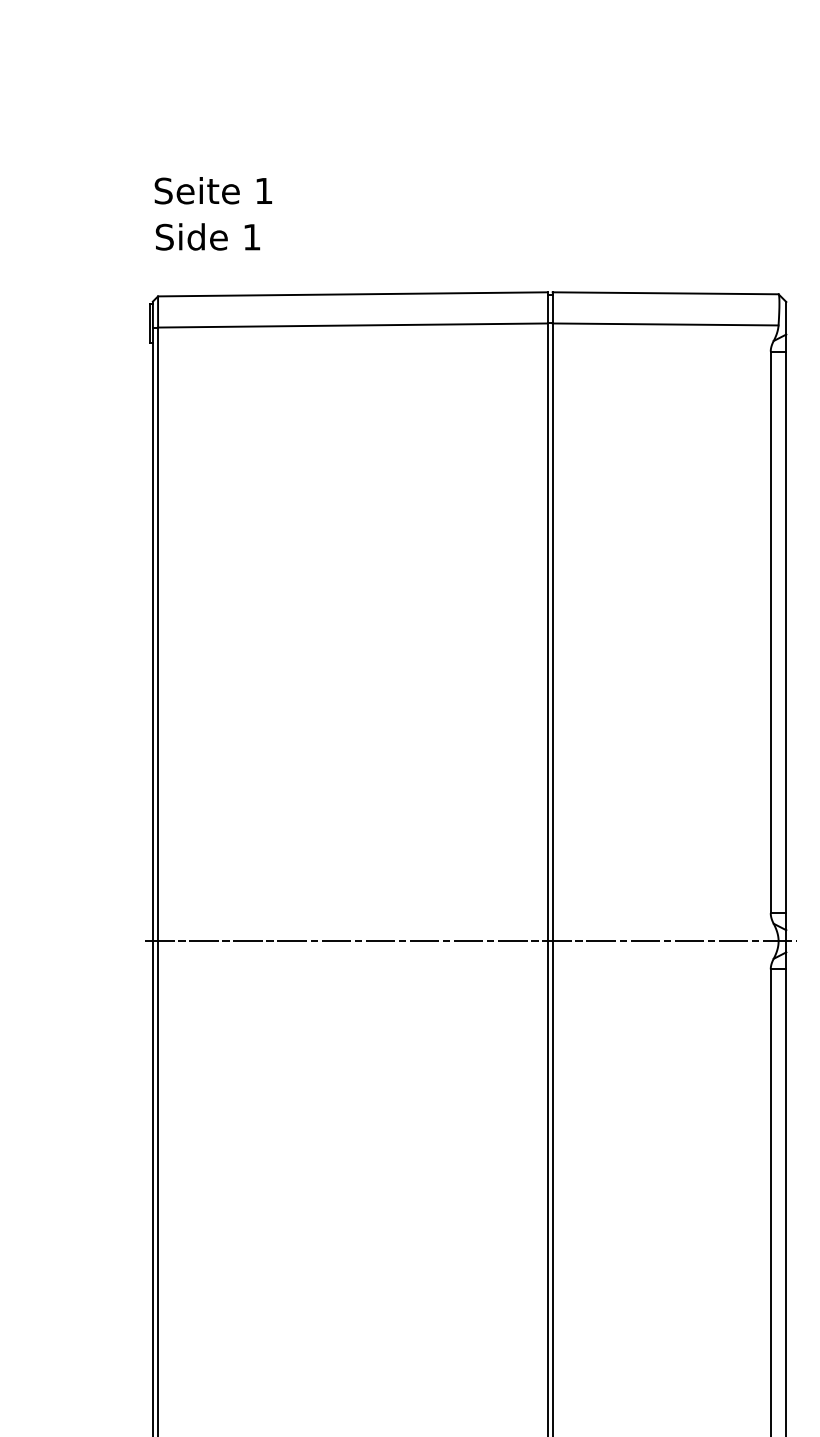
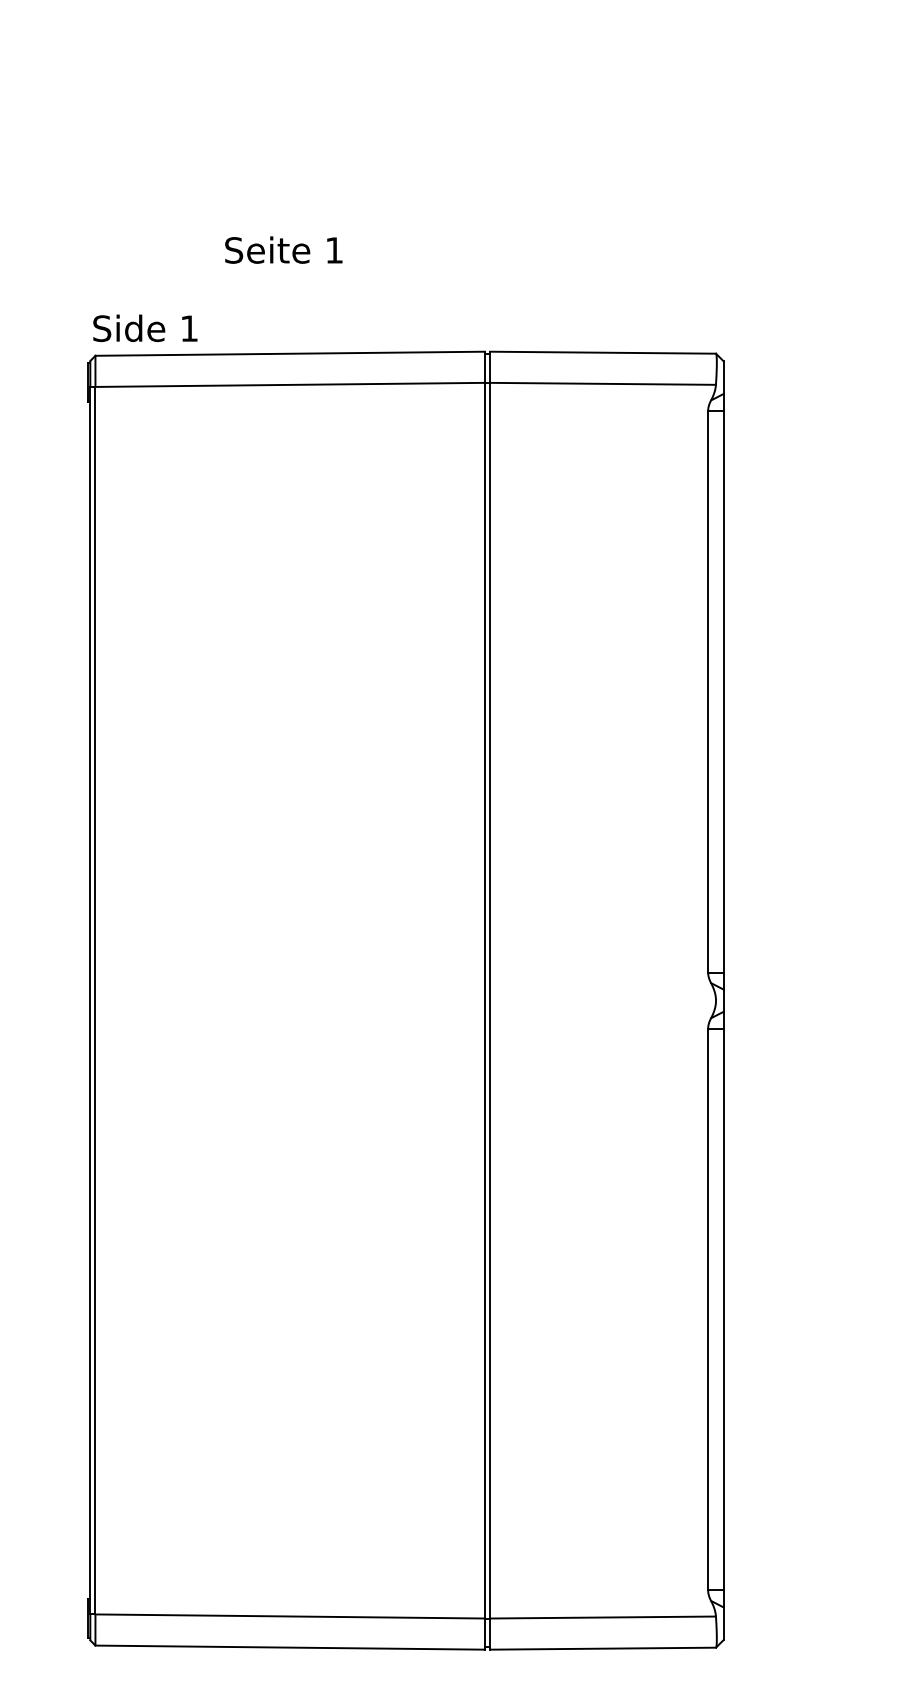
text: (213, 190) -> (283, 249), moved
text: (208, 237) -> (145, 328), moved
line: (471, 941) -> (408, 1000), removed

